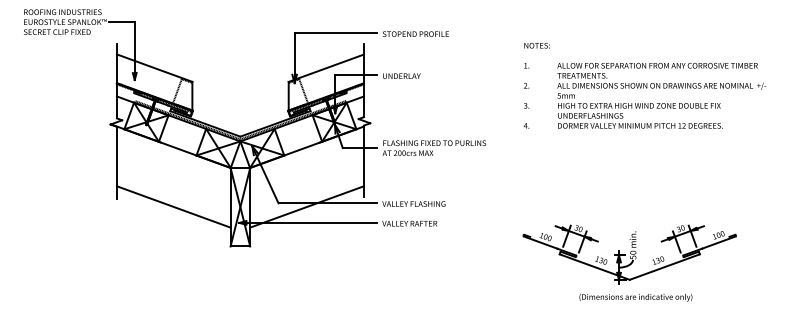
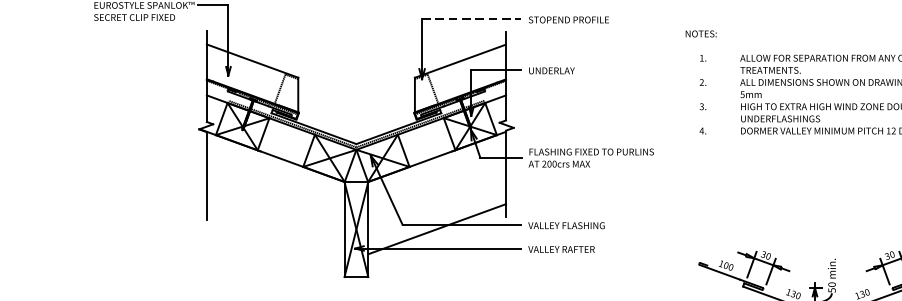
line: (335, 33) -> (471, 19), solid -> dashed
text: (536, 45) -> (700, 33), moved
line: (173, 206) -> (275, 228), removed

